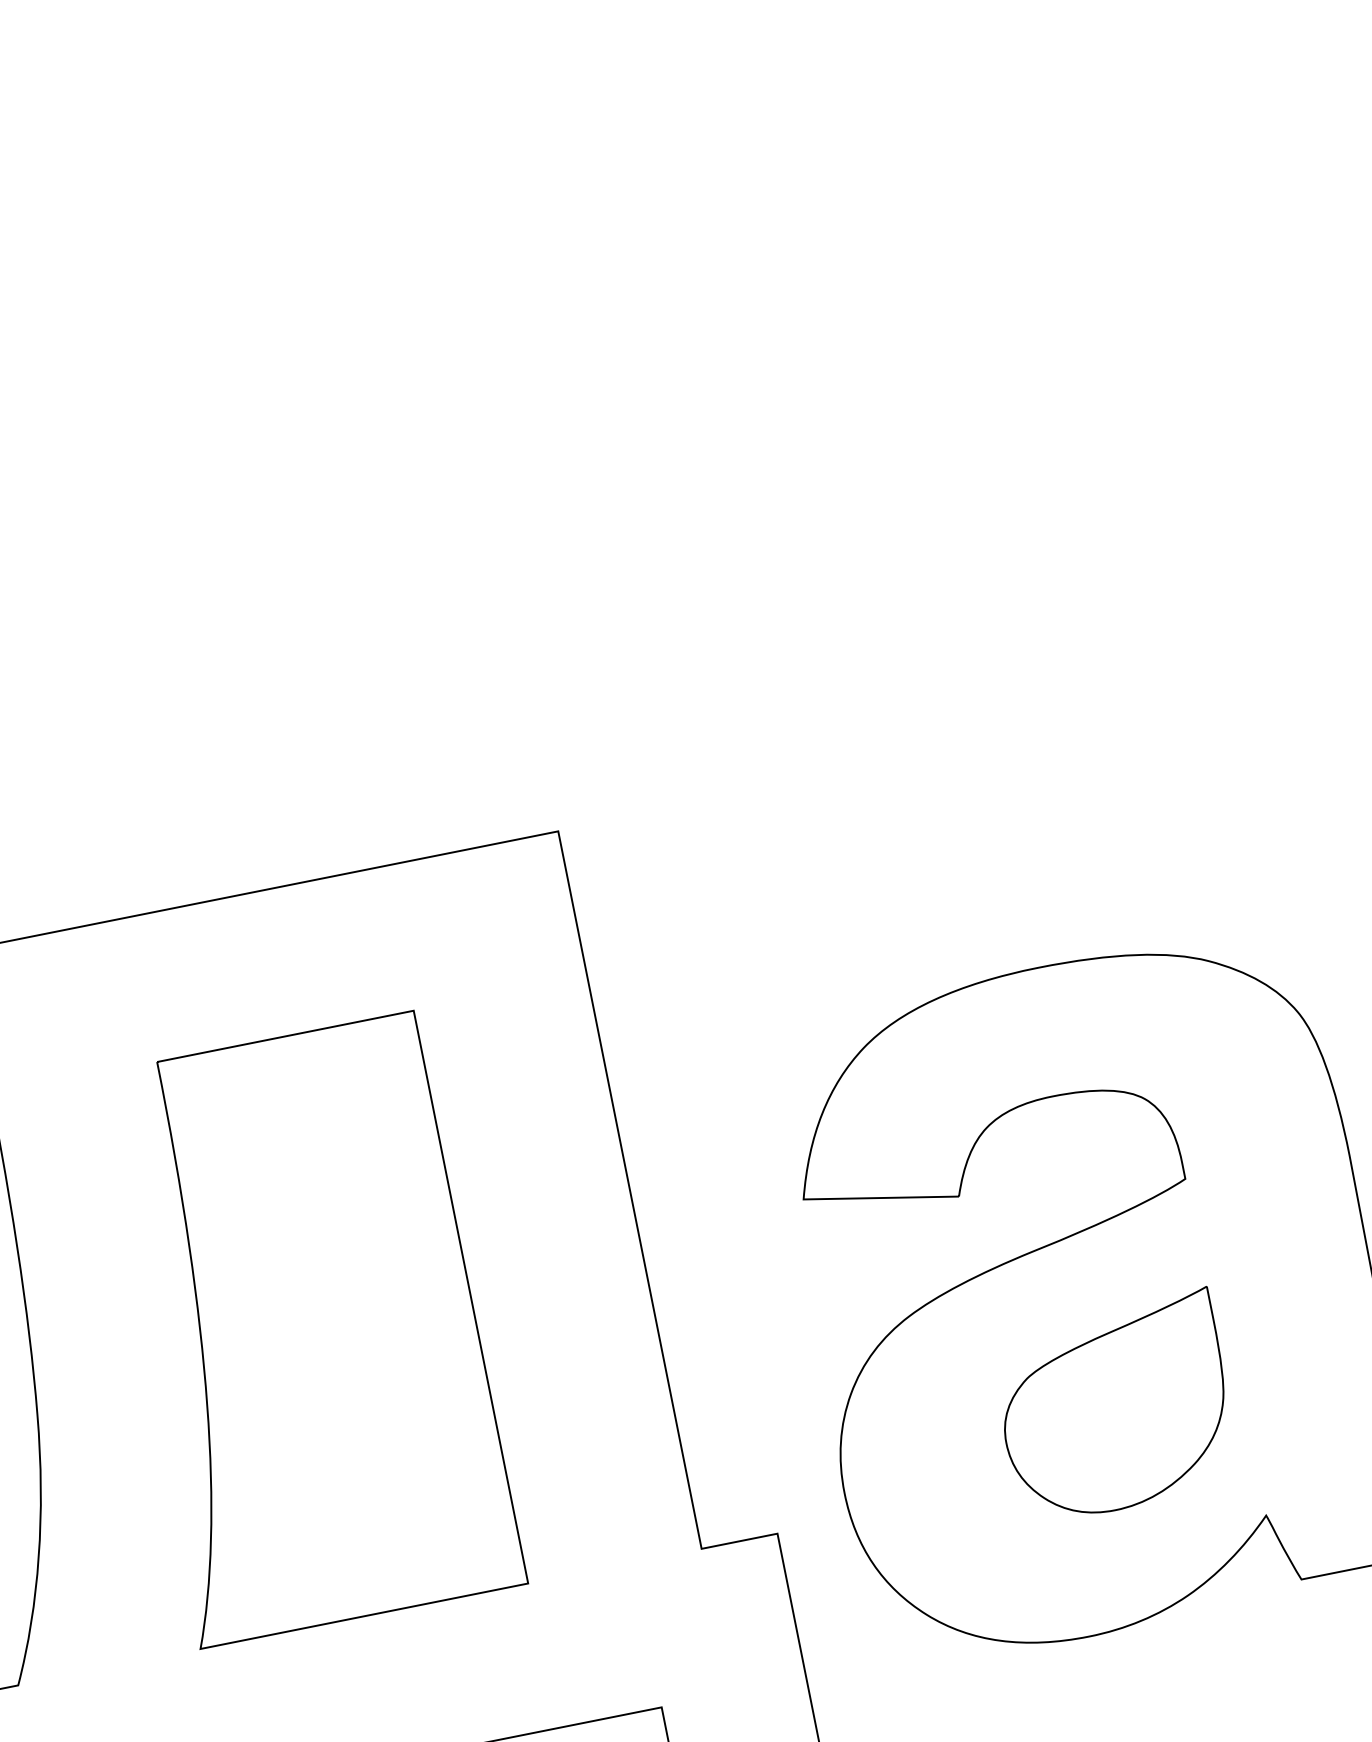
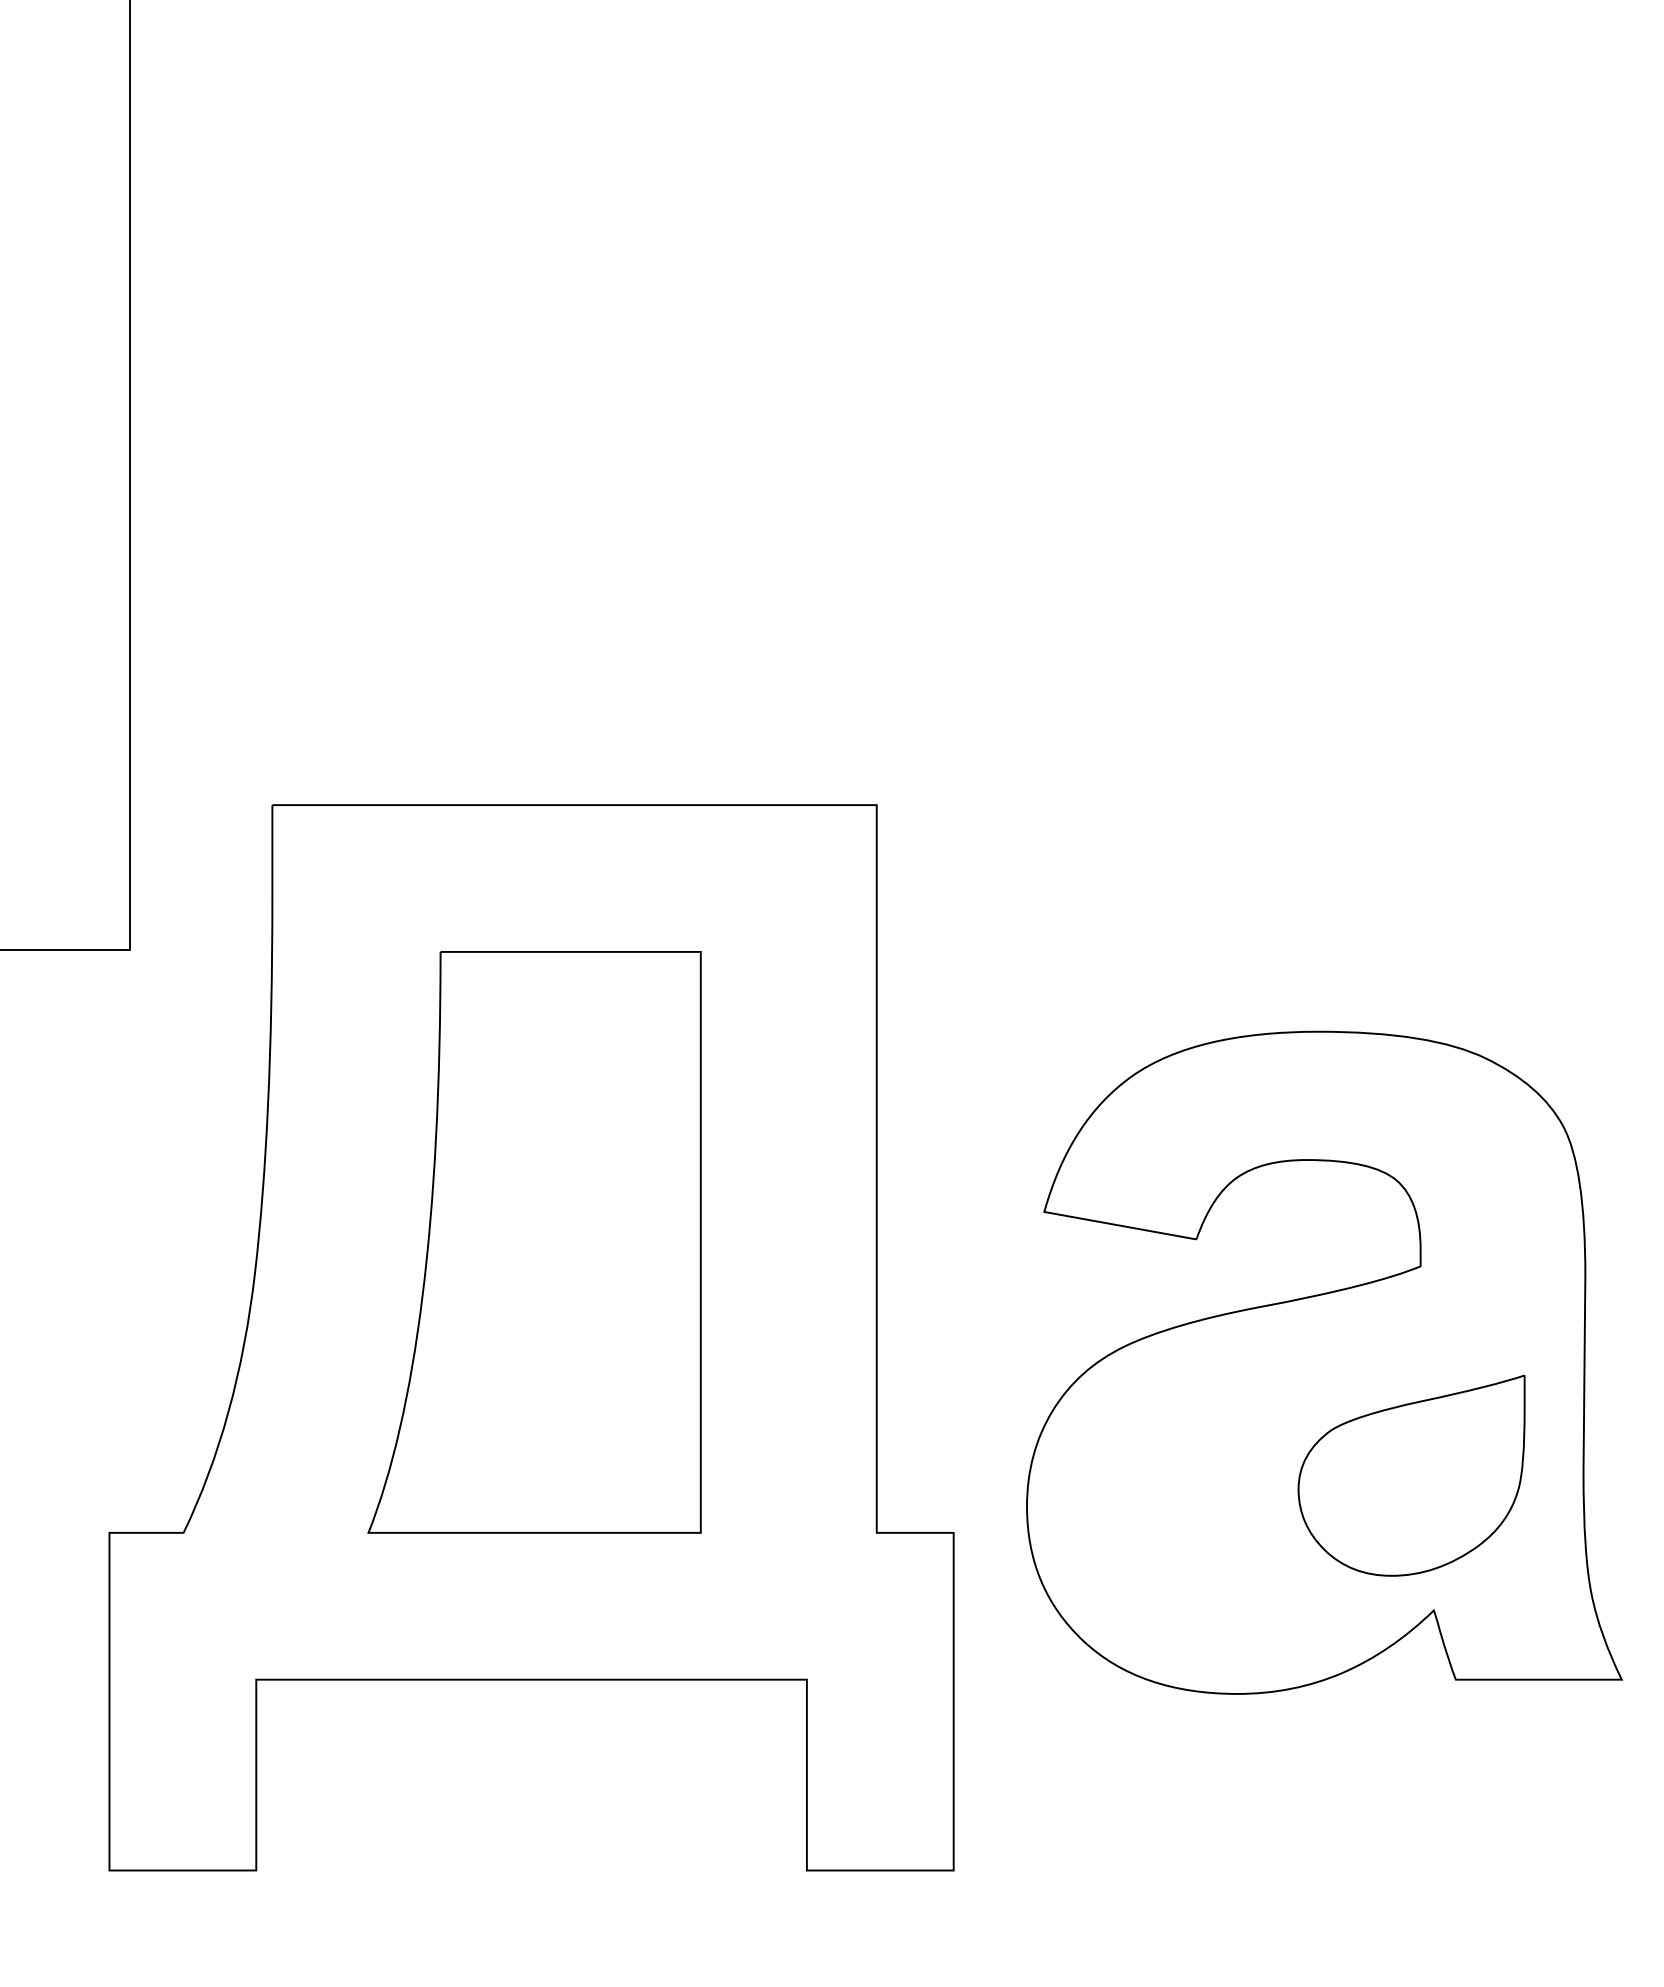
part: (1115, 1407) -> (1411, 1475), moved

